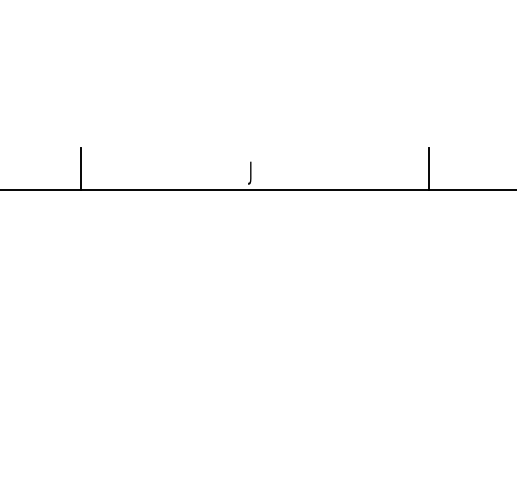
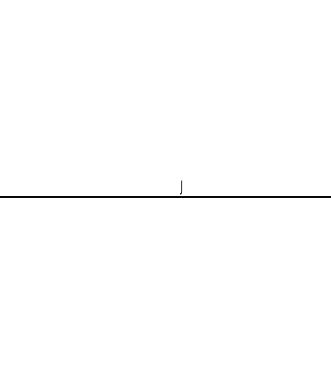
line: (80, 168) -> (78, 184), removed
line: (428, 168) -> (289, 184), removed

